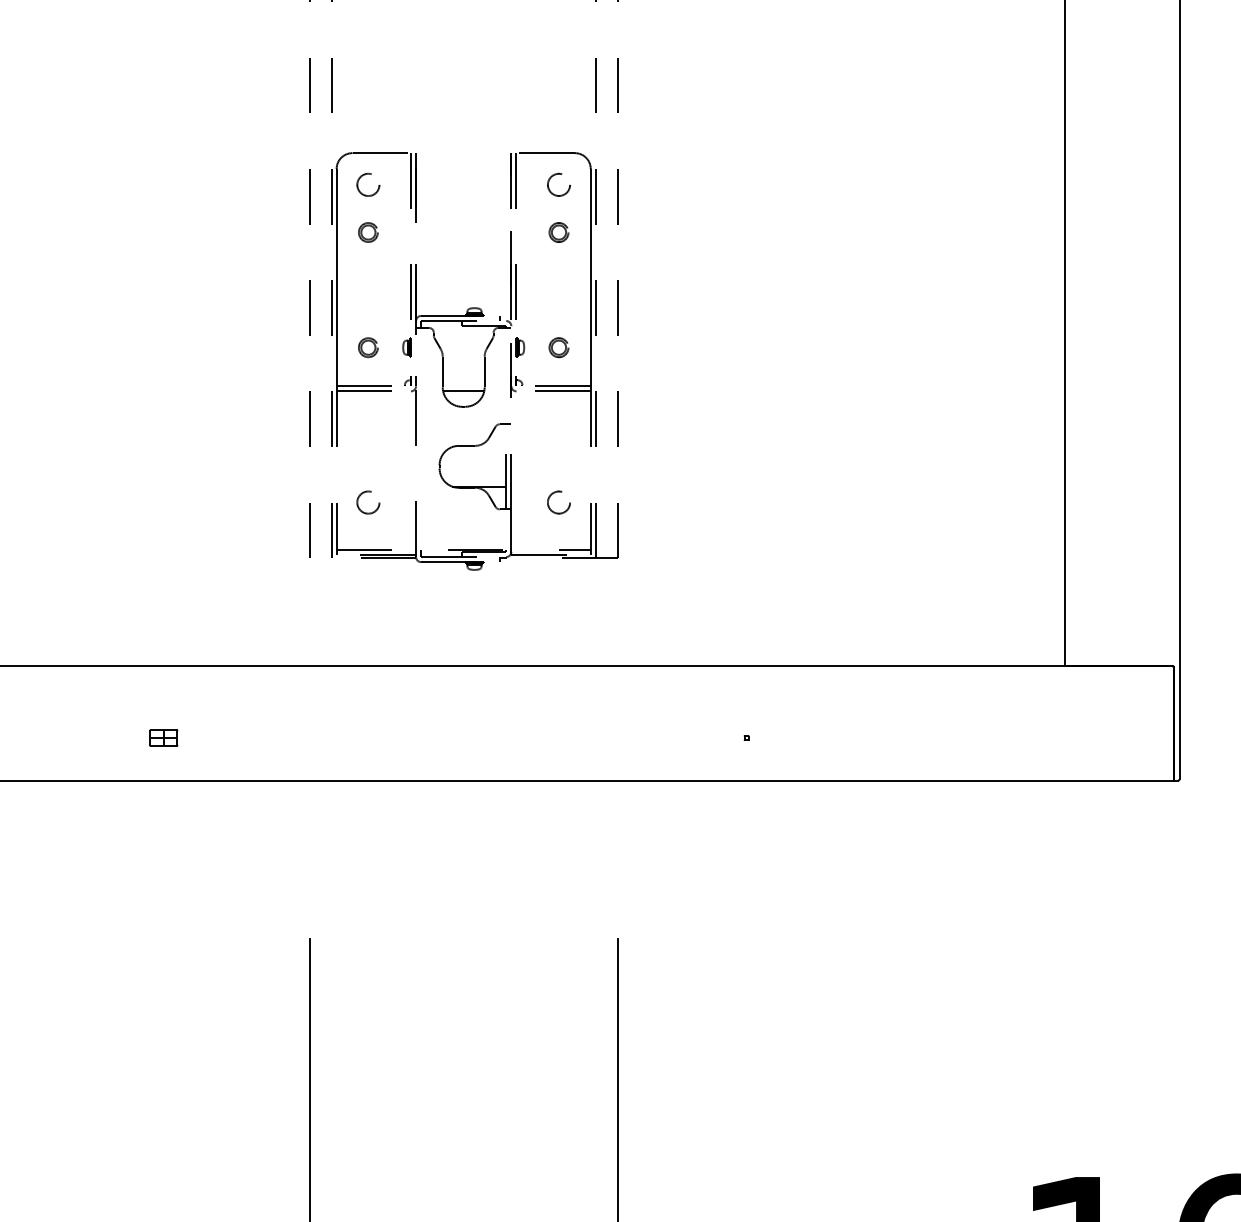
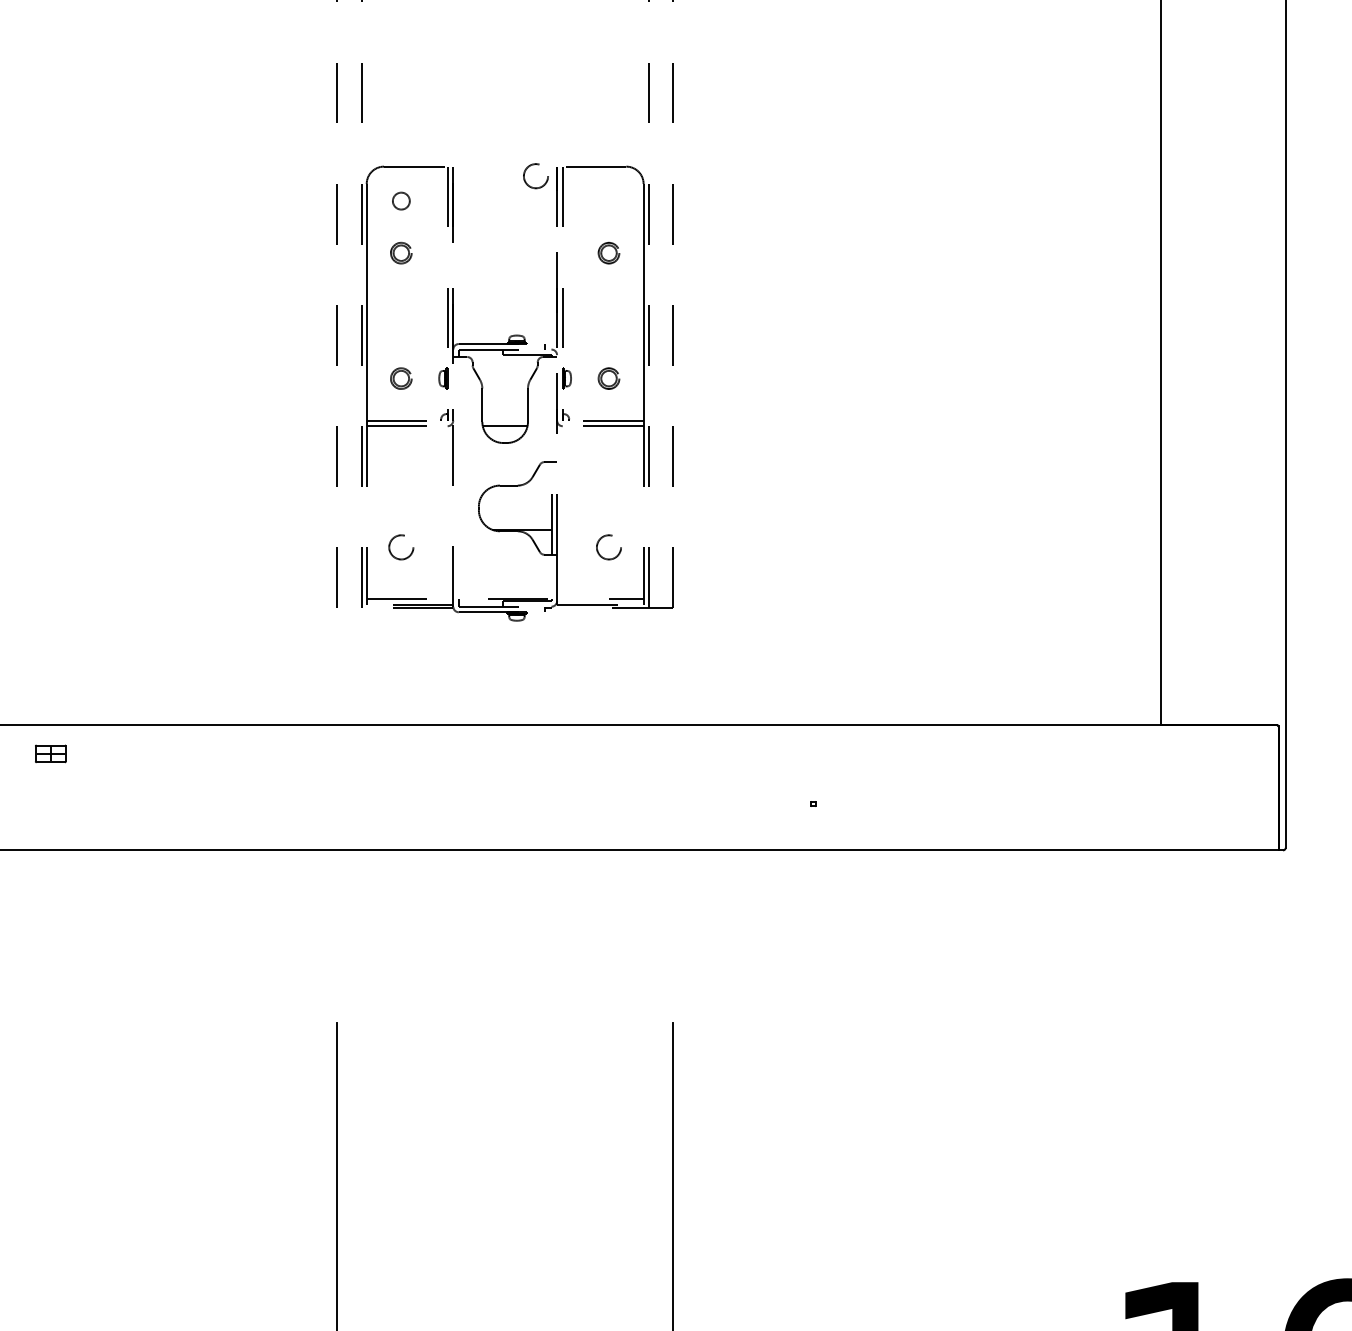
circle: (368, 184) -> (401, 200), size x0.7
circle: (558, 184) -> (535, 175), moved
part: (163, 737) -> (50, 753), moved

